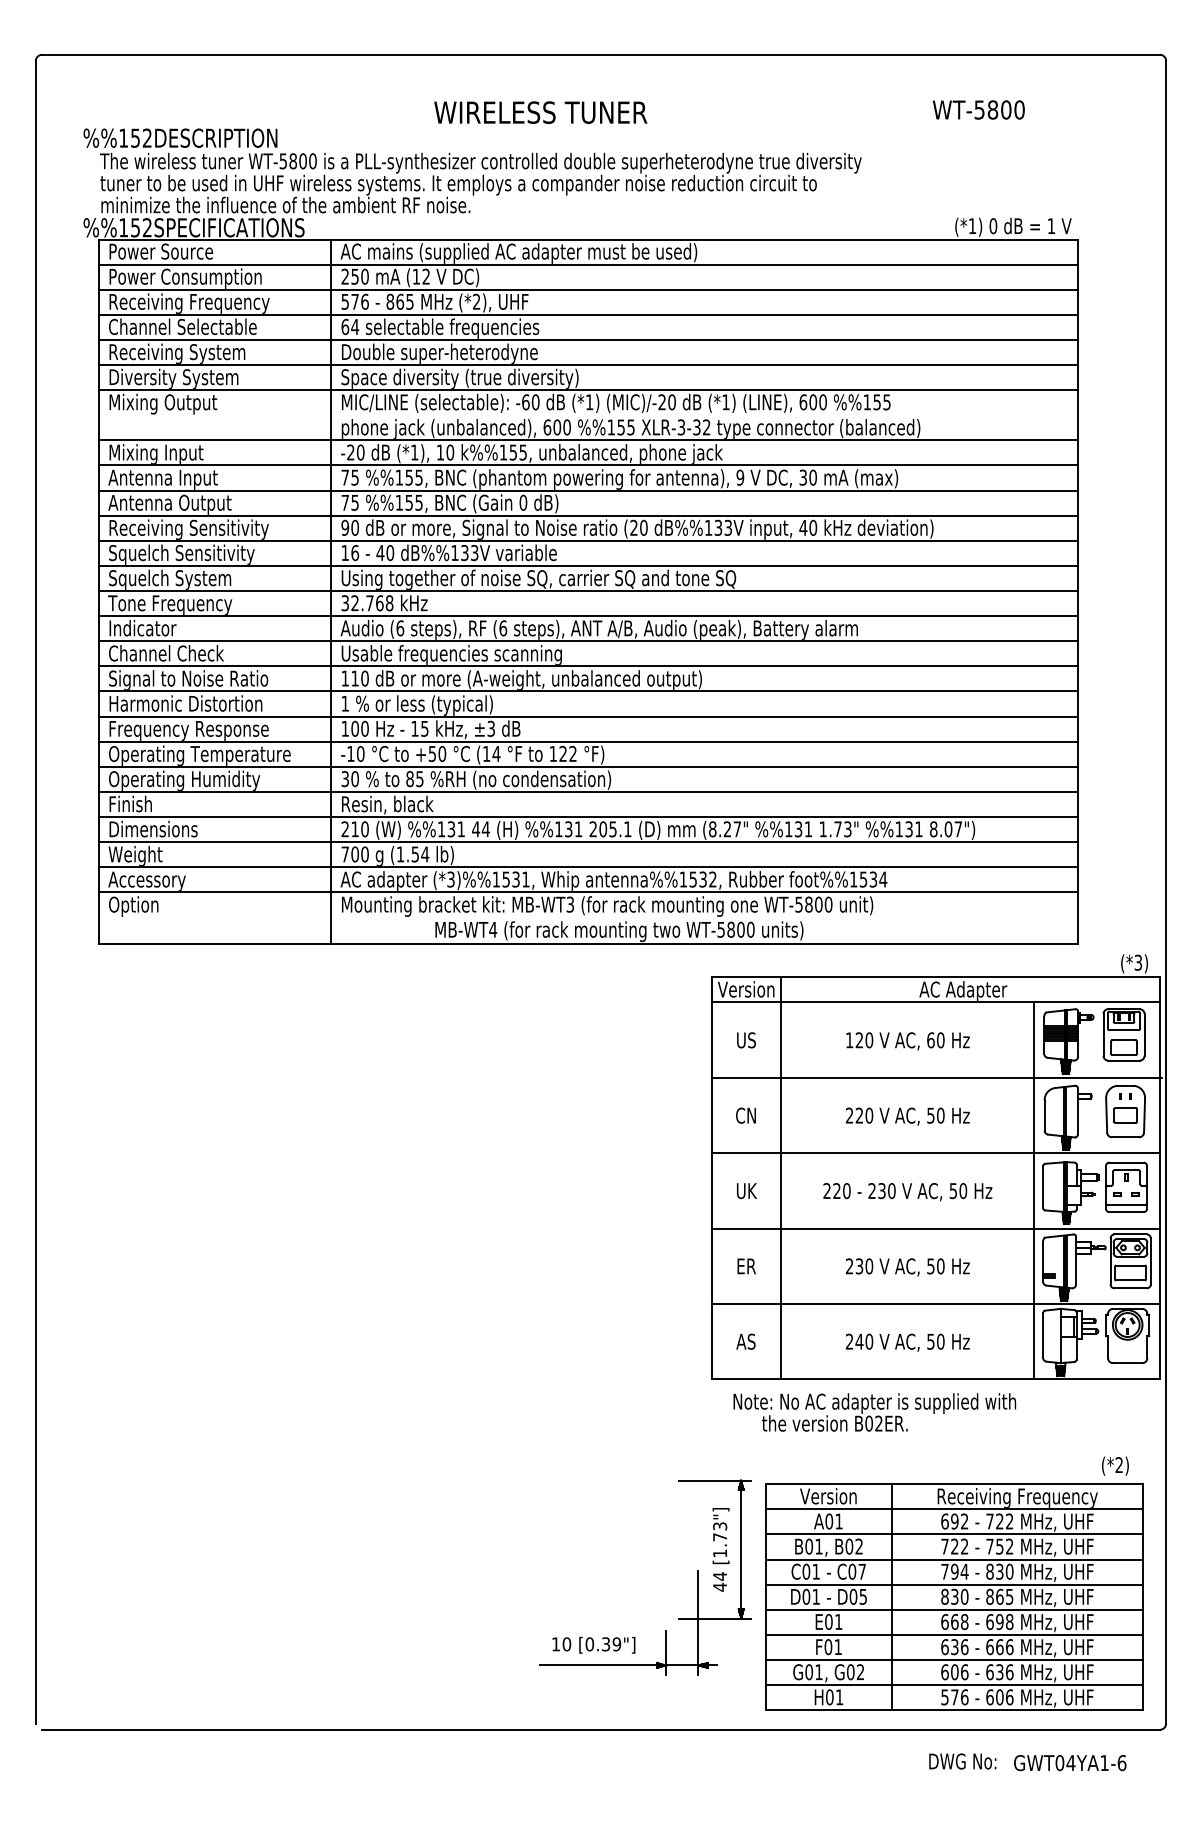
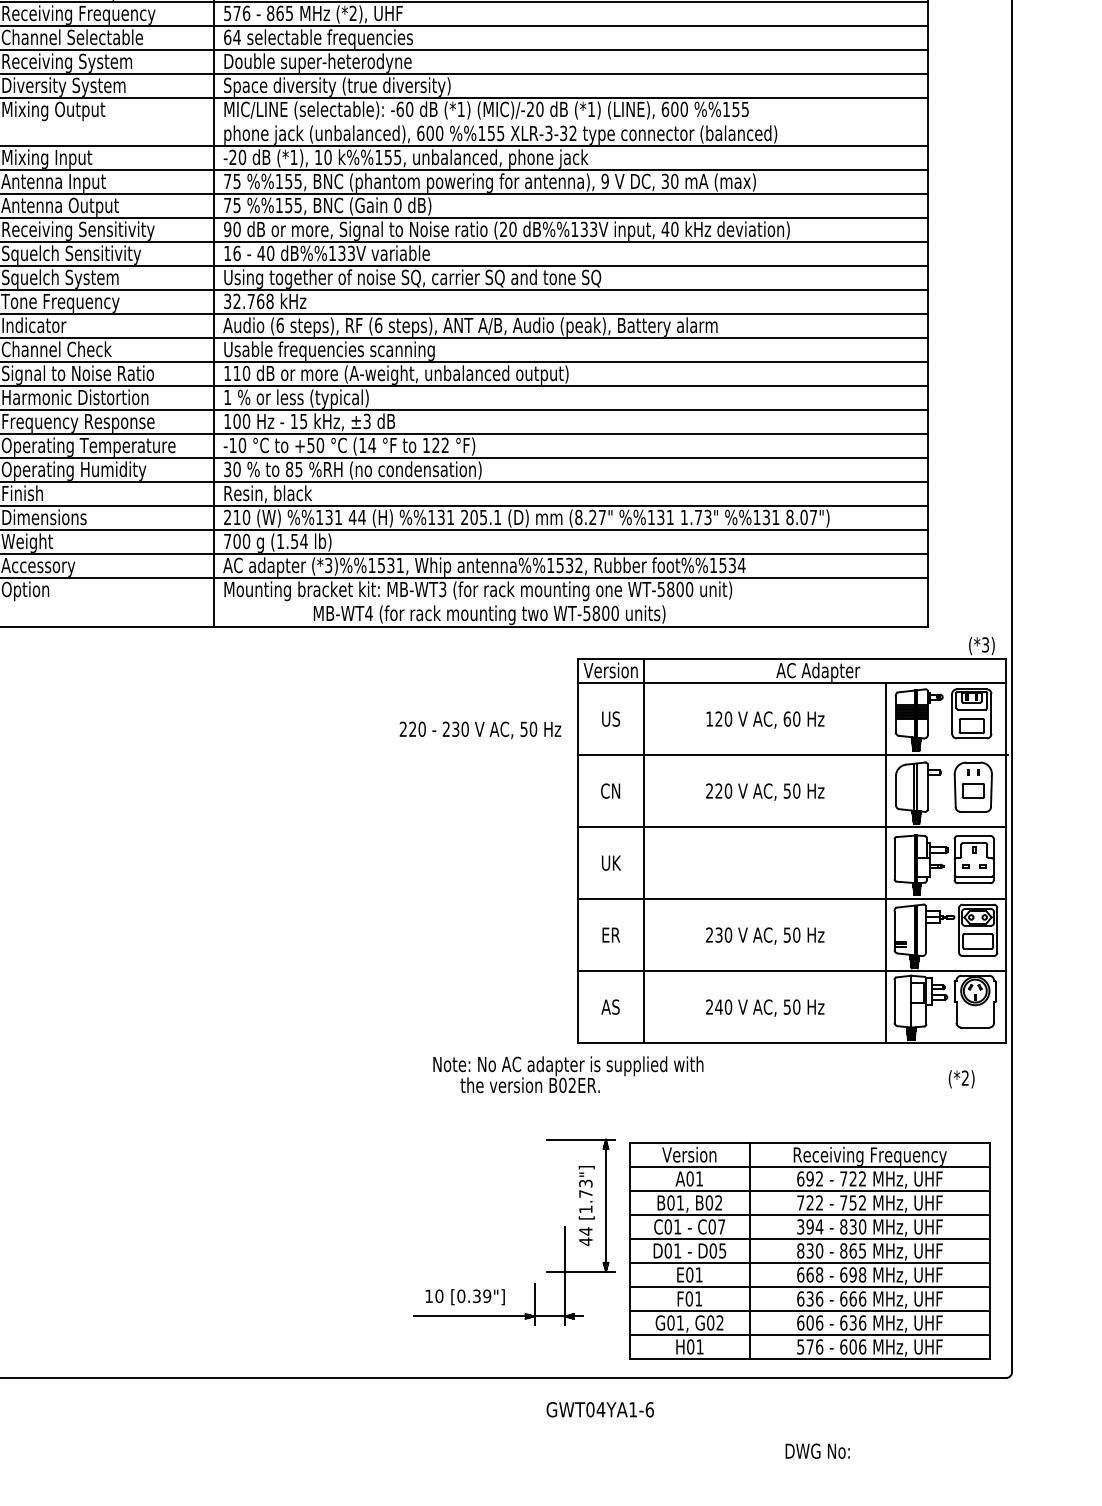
text: (907, 1192) -> (480, 730), moved
text: (874, 1412) -> (568, 1074), moved
text: (1115, 1465) -> (961, 1078), moved
text: (944, 1571) -> (800, 1226), 794 -> 394
text: (962, 1761) -> (817, 1451), moved
text: (1070, 1763) -> (600, 1410), moved

